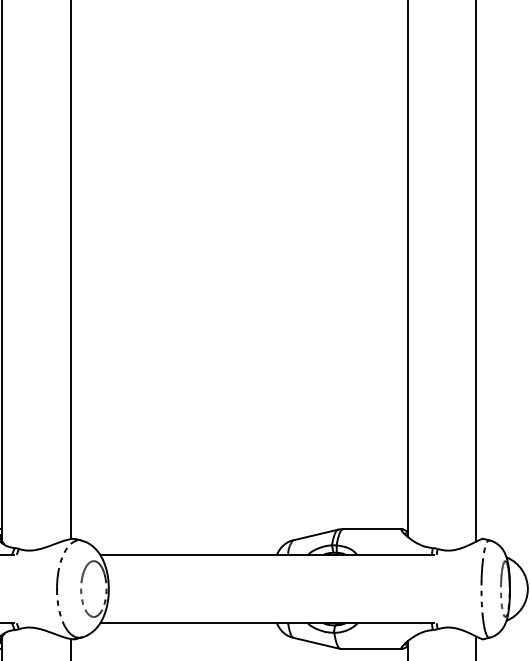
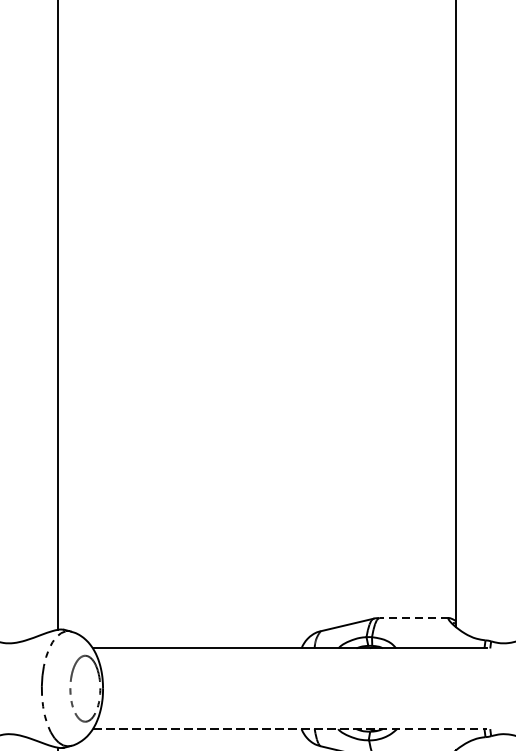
line: (372, 529) -> (414, 618), solid -> dashed
line: (267, 623) -> (290, 729), solid -> dashed

